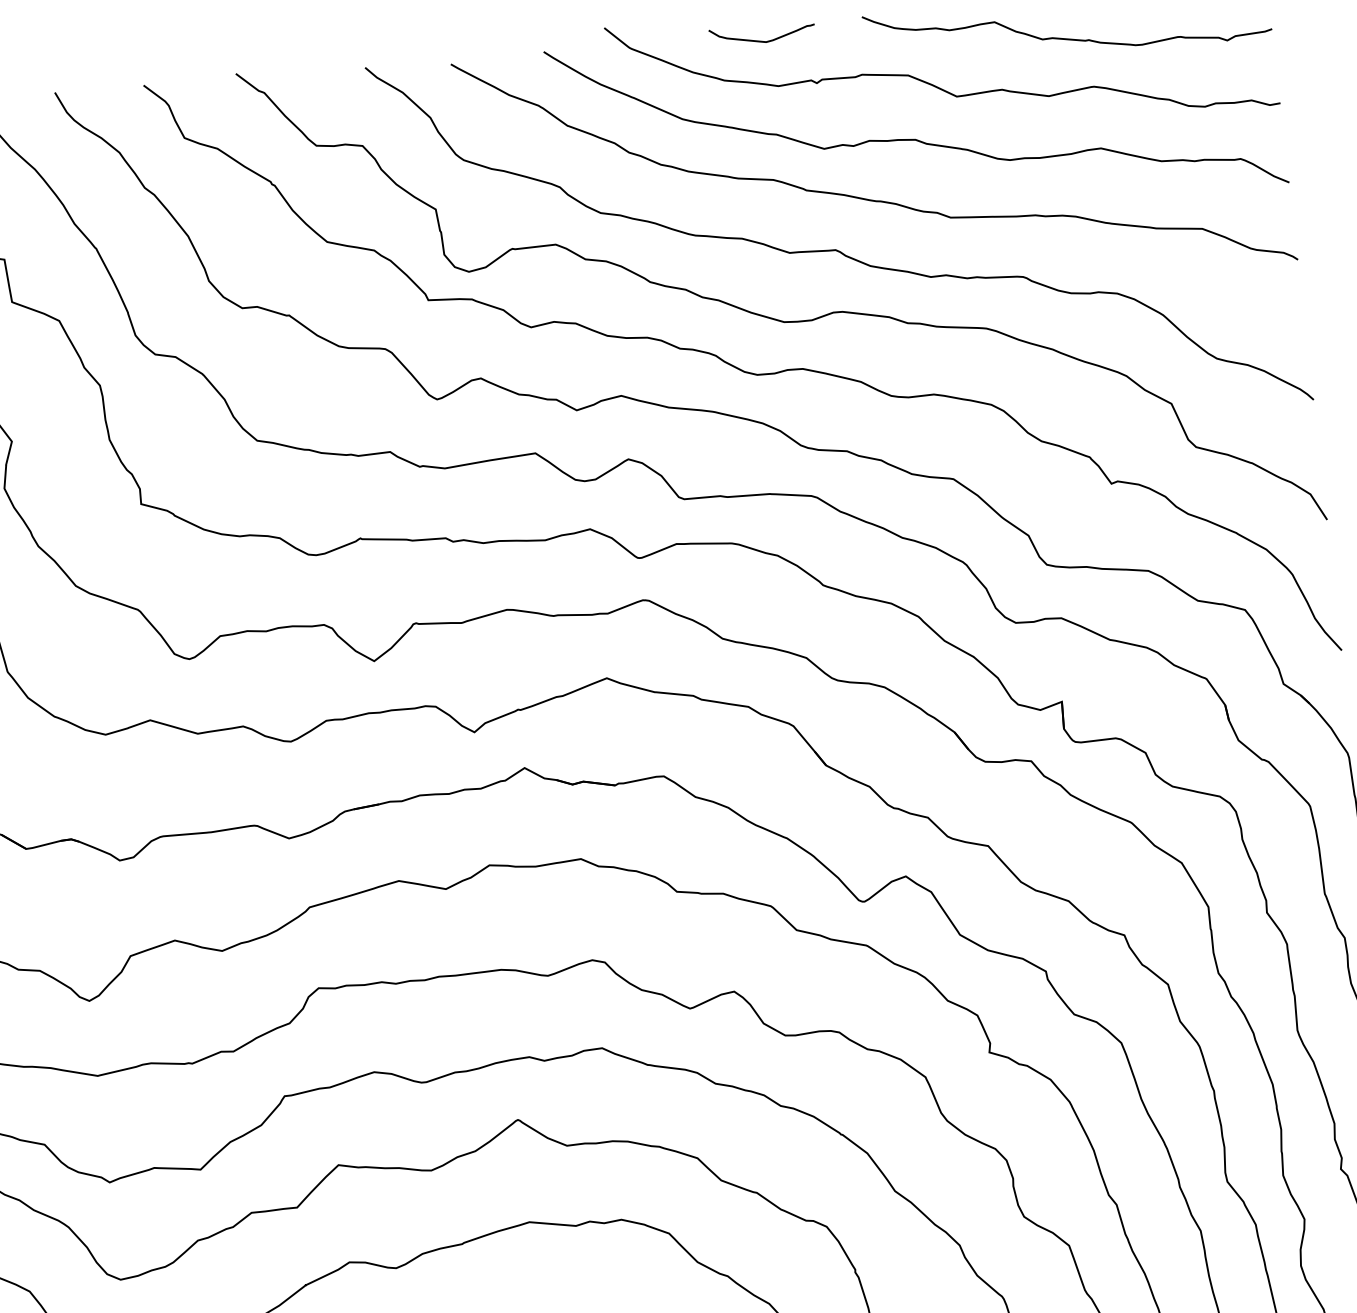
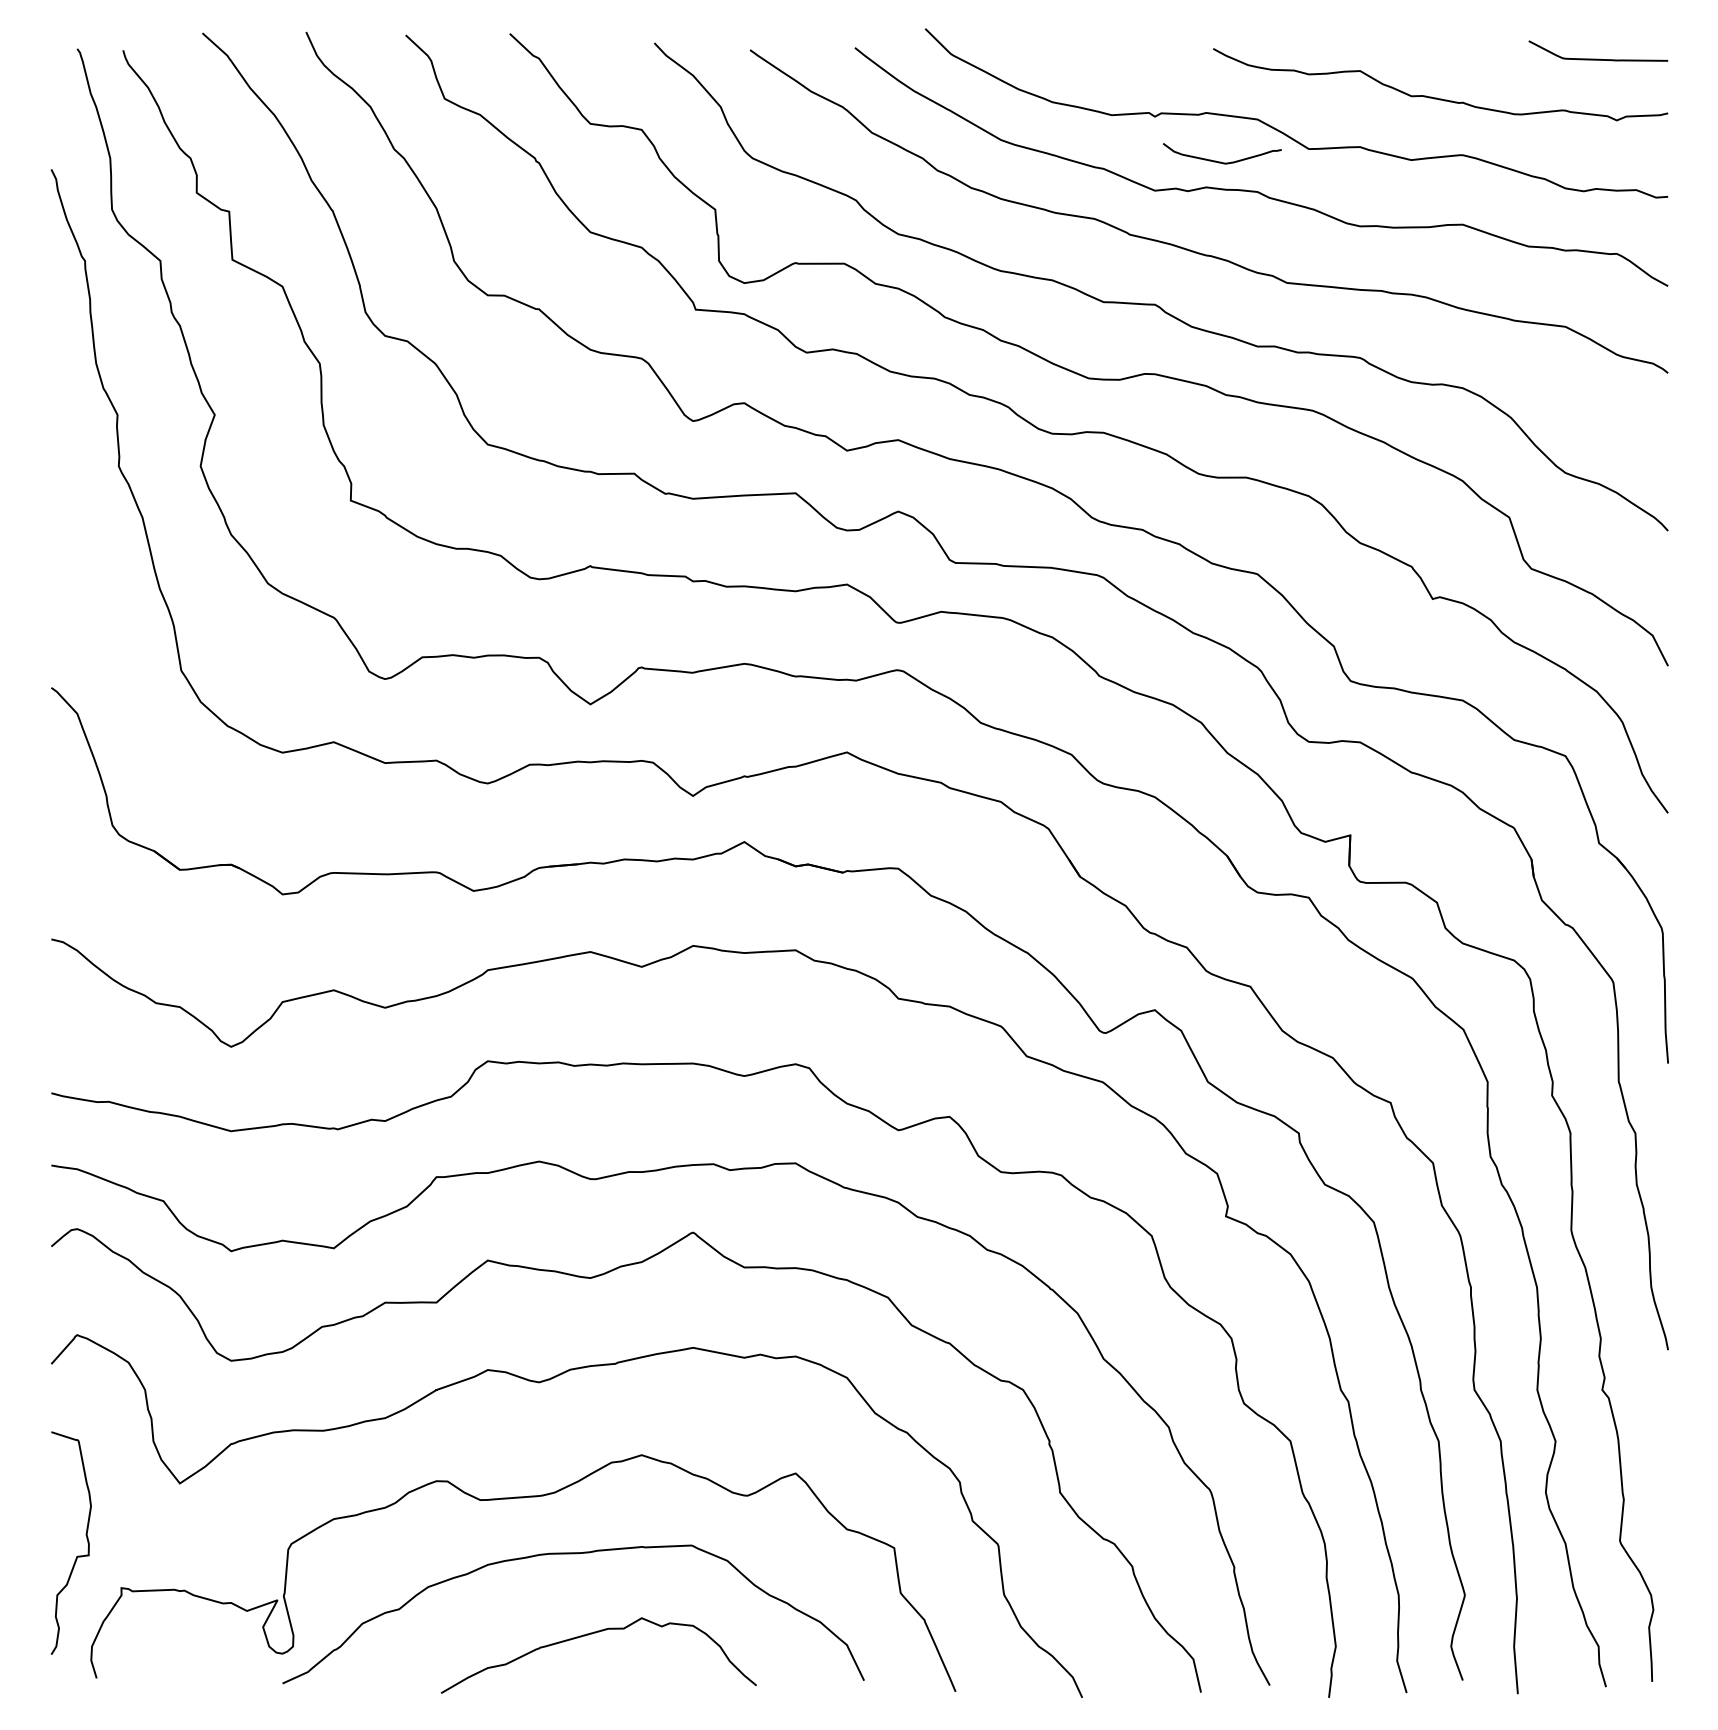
curve: (761, 40) -> (1220, 161), moved

